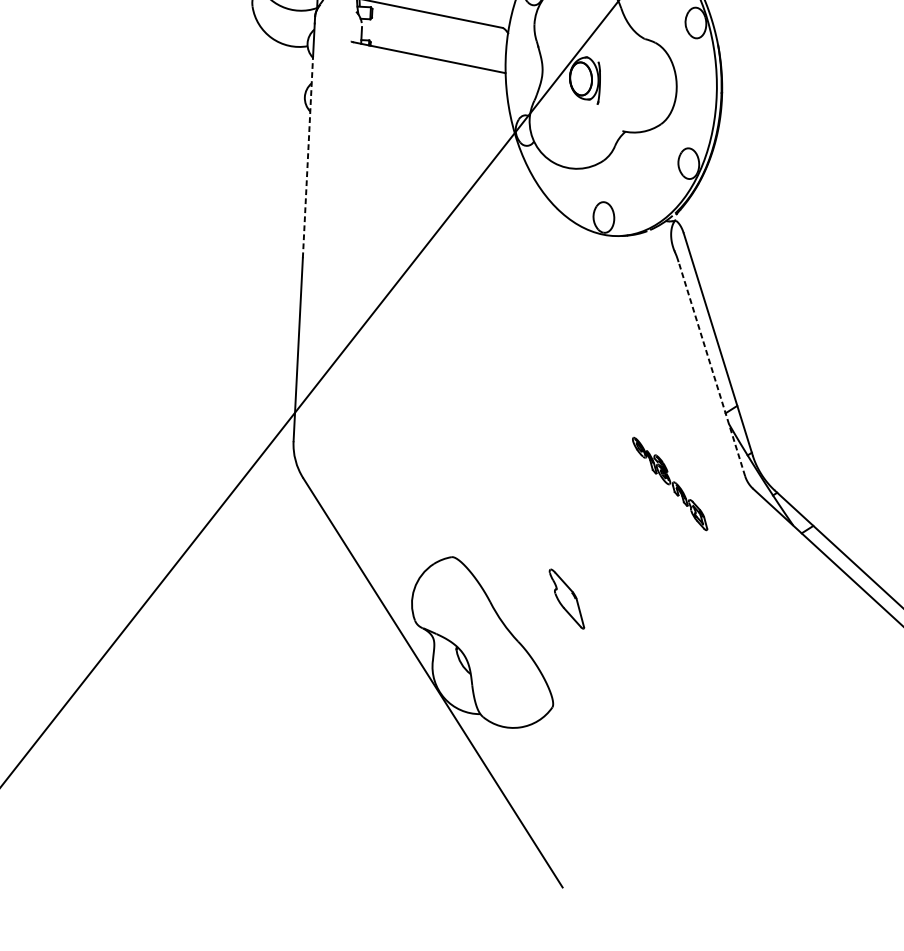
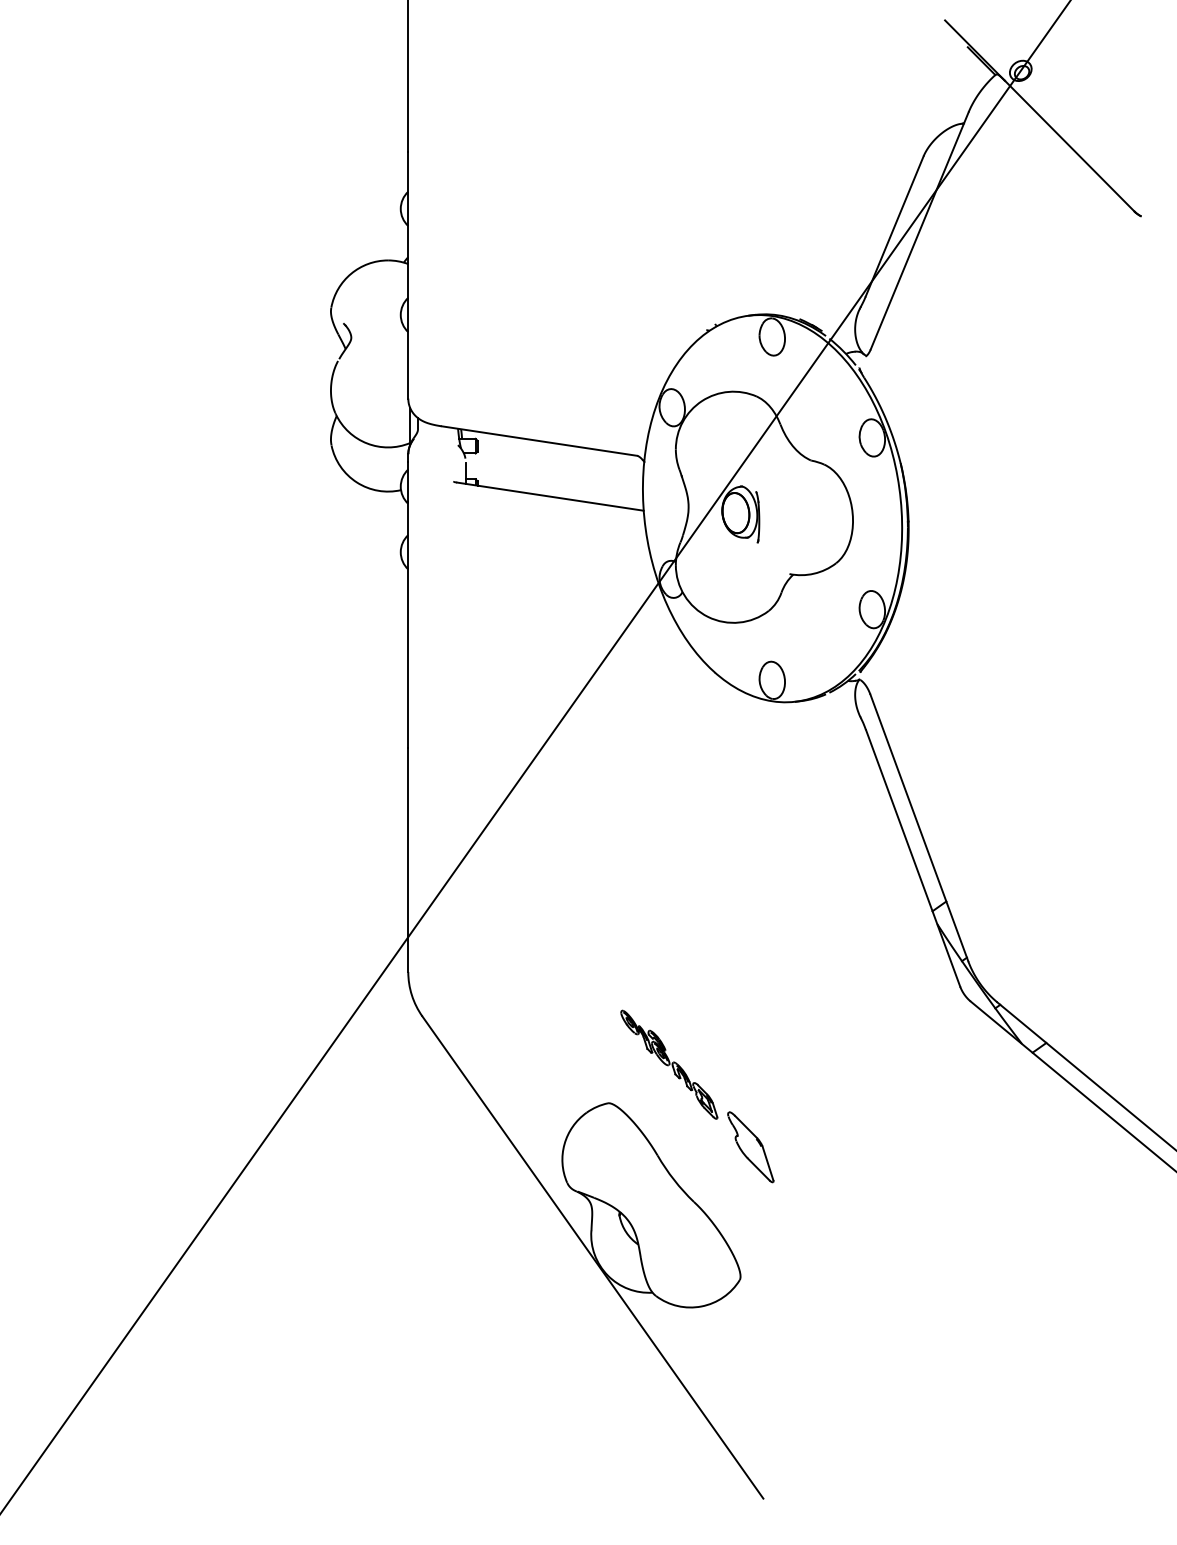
line: (308, 156) -> (408, 624), dashed -> solid
line: (712, 369) -> (913, 858), dashed -> solid
part: (670, 483) -> (669, 1064), moved

